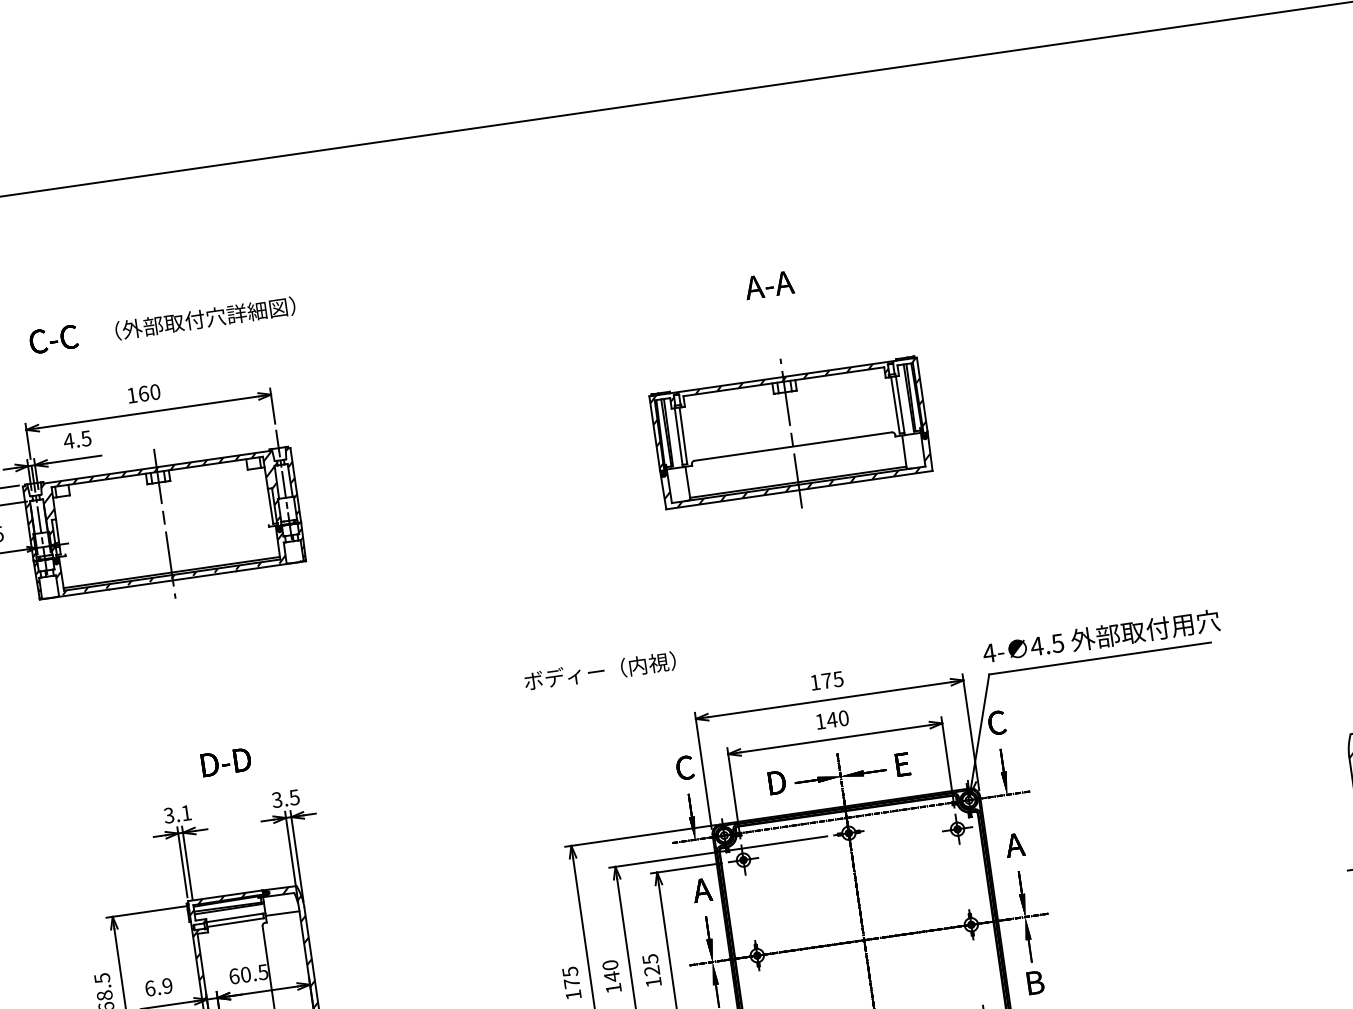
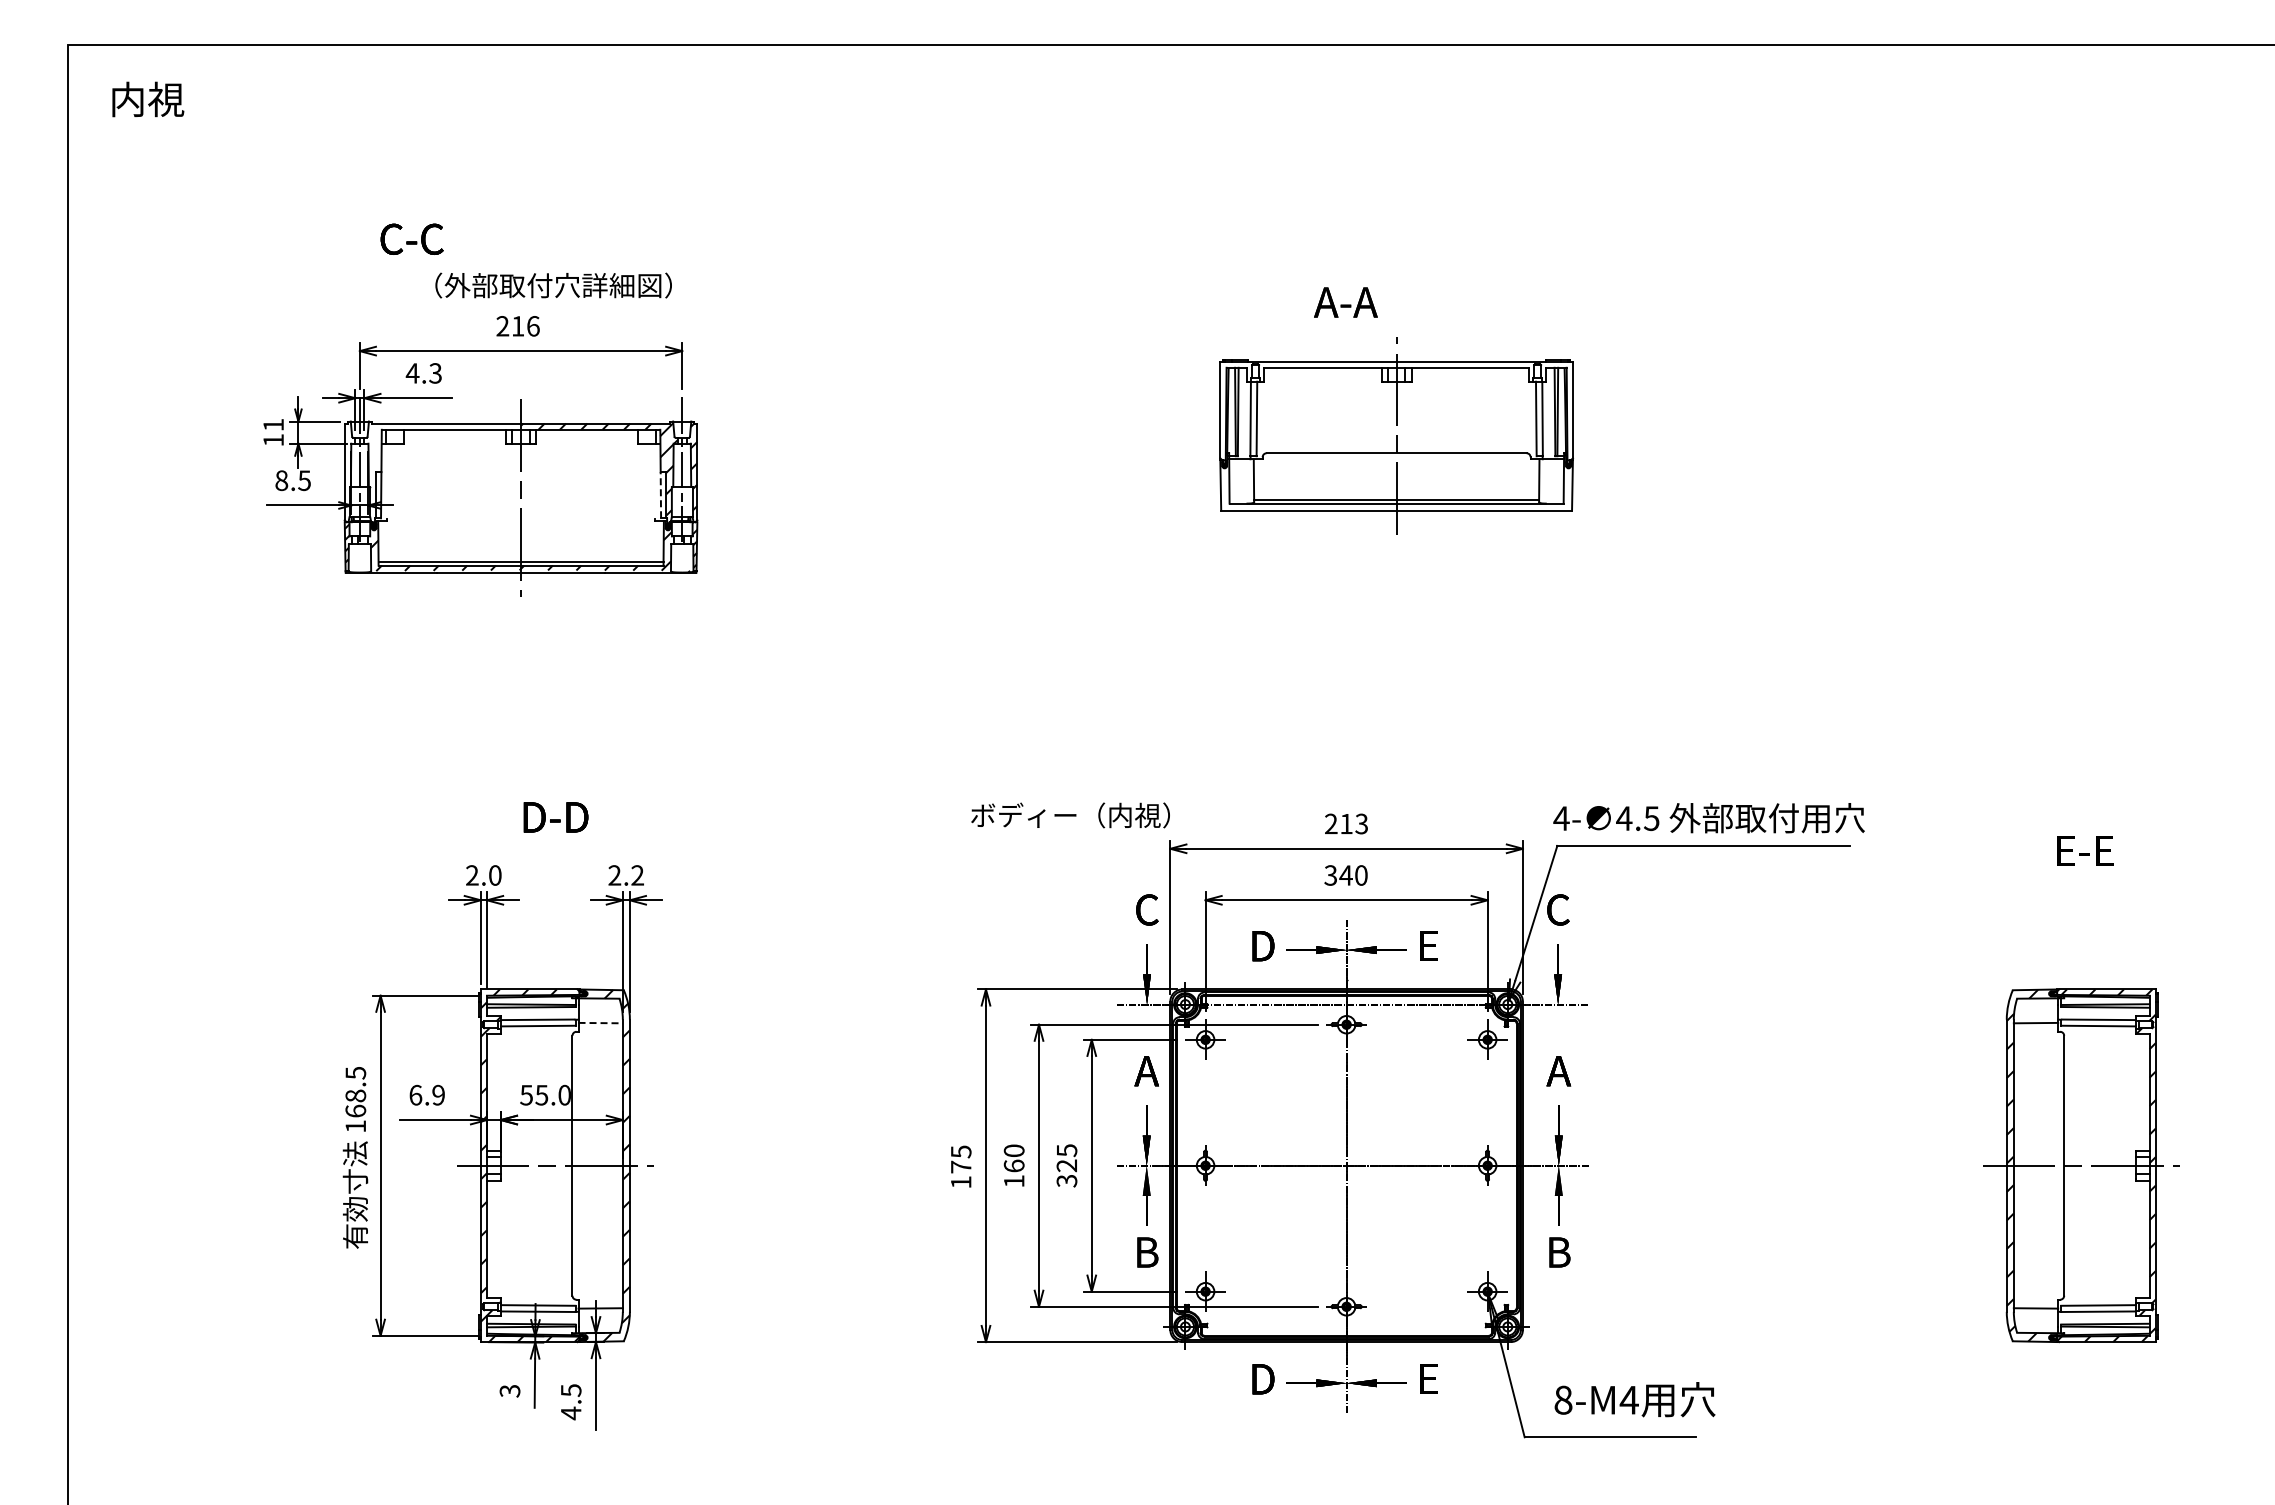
text: (205, 318) -> (553, 285), moved
text: (143, 394) -> (517, 326), 160 -> 216
part: (791, 433) -> (1396, 435), moved
text: (86, 438) -> (435, 373), 4.5 -> 4.3
line: (270, 505) -> (660, 494), solid -> dashed
hatch: (103, 509) -> (444, 467), removed
hatch: (31, 521) -> (349, 470), removed
text: (600, 671) -> (1070, 815), moved
text: (826, 680) -> (1346, 823), 175 -> 213
text: (820, 721) -> (1330, 875), 140 -> 340
text: (285, 798) -> (625, 875), 3.5 -> 2.2
text: (177, 814) -> (483, 875), 3.1 -> 2.0
line: (283, 913) -> (601, 1023), solid -> dashed
text: (248, 973) -> (545, 1094), 60.5 -> 55.0
text: (611, 977) -> (1013, 1166), 140 -> 160
text: (653, 982) -> (1066, 1181), 125 -> 325

